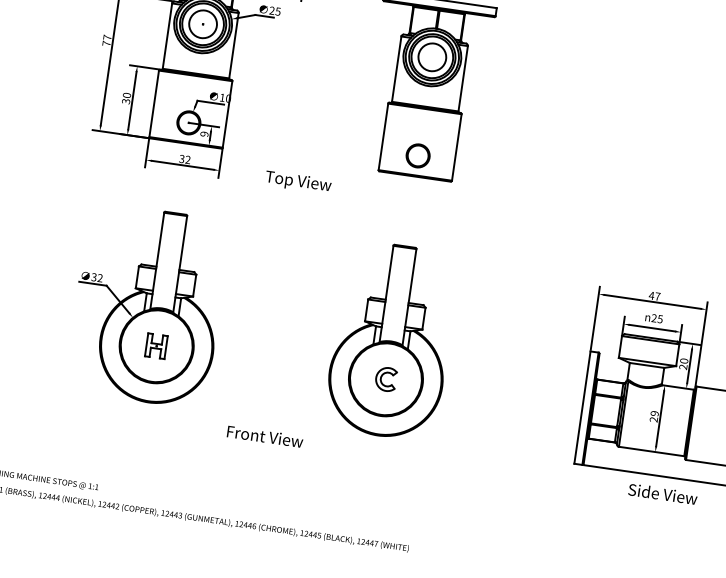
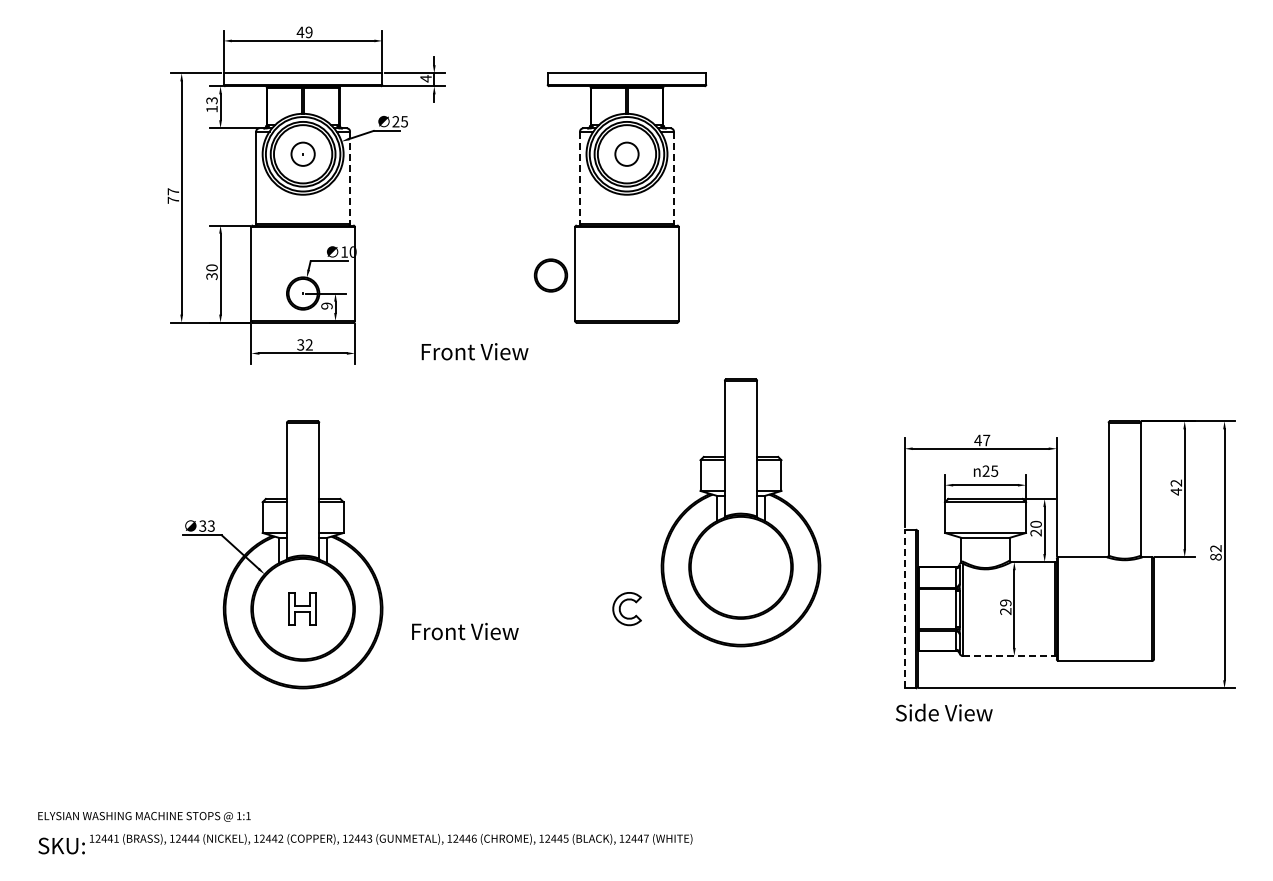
circle: (202, 23) -> (302, 153), size x0.6
line: (234, 46) -> (350, 178), solid -> dashed
circle: (432, 56) -> (626, 153), size x0.6
line: (396, 69) -> (580, 178), solid -> dashed
line: (462, 79) -> (673, 178), solid -> dashed
part: (417, 155) -> (550, 275), moved
text: (303, 183) -> (474, 354), Top View -> Front View
text: (99, 278) -> (210, 526), 32 -> 33
part: (391, 340) -> (740, 512), moved
line: (582, 407) -> (904, 608), solid -> dashed
text: (265, 436) -> (465, 631), moved
line: (651, 451) -> (1009, 656), solid -> dashed
text: (663, 493) -> (944, 712), moved

